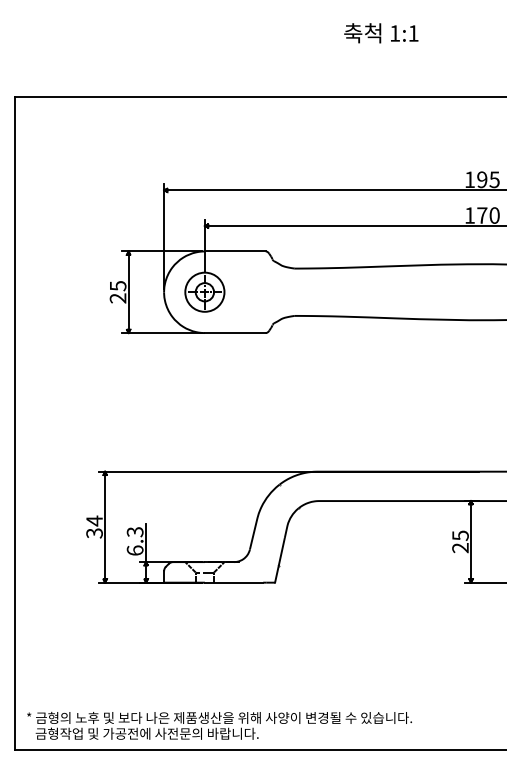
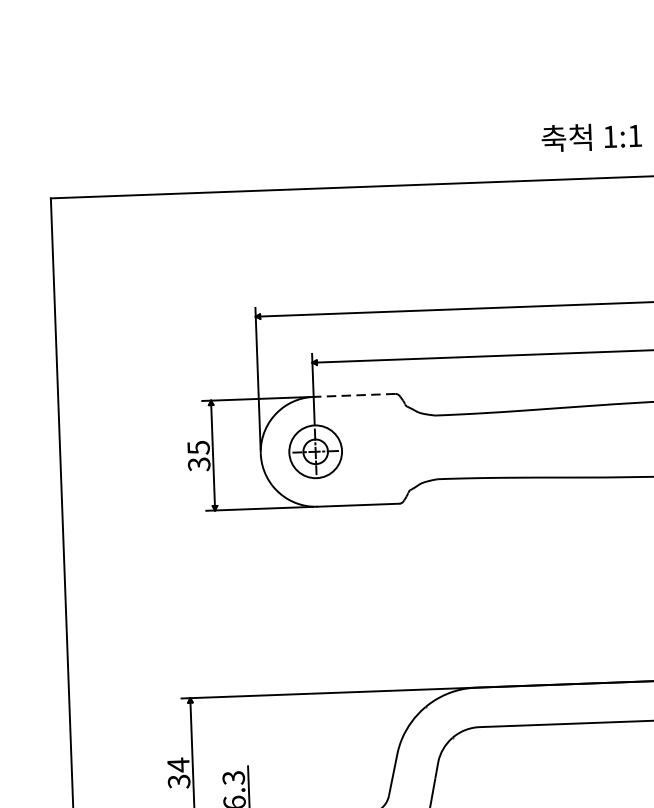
text: (381, 33) -> (591, 137), moved
line: (234, 251) -> (353, 395), solid -> dashed
text: (118, 298) -> (199, 464), 25 -> 35

